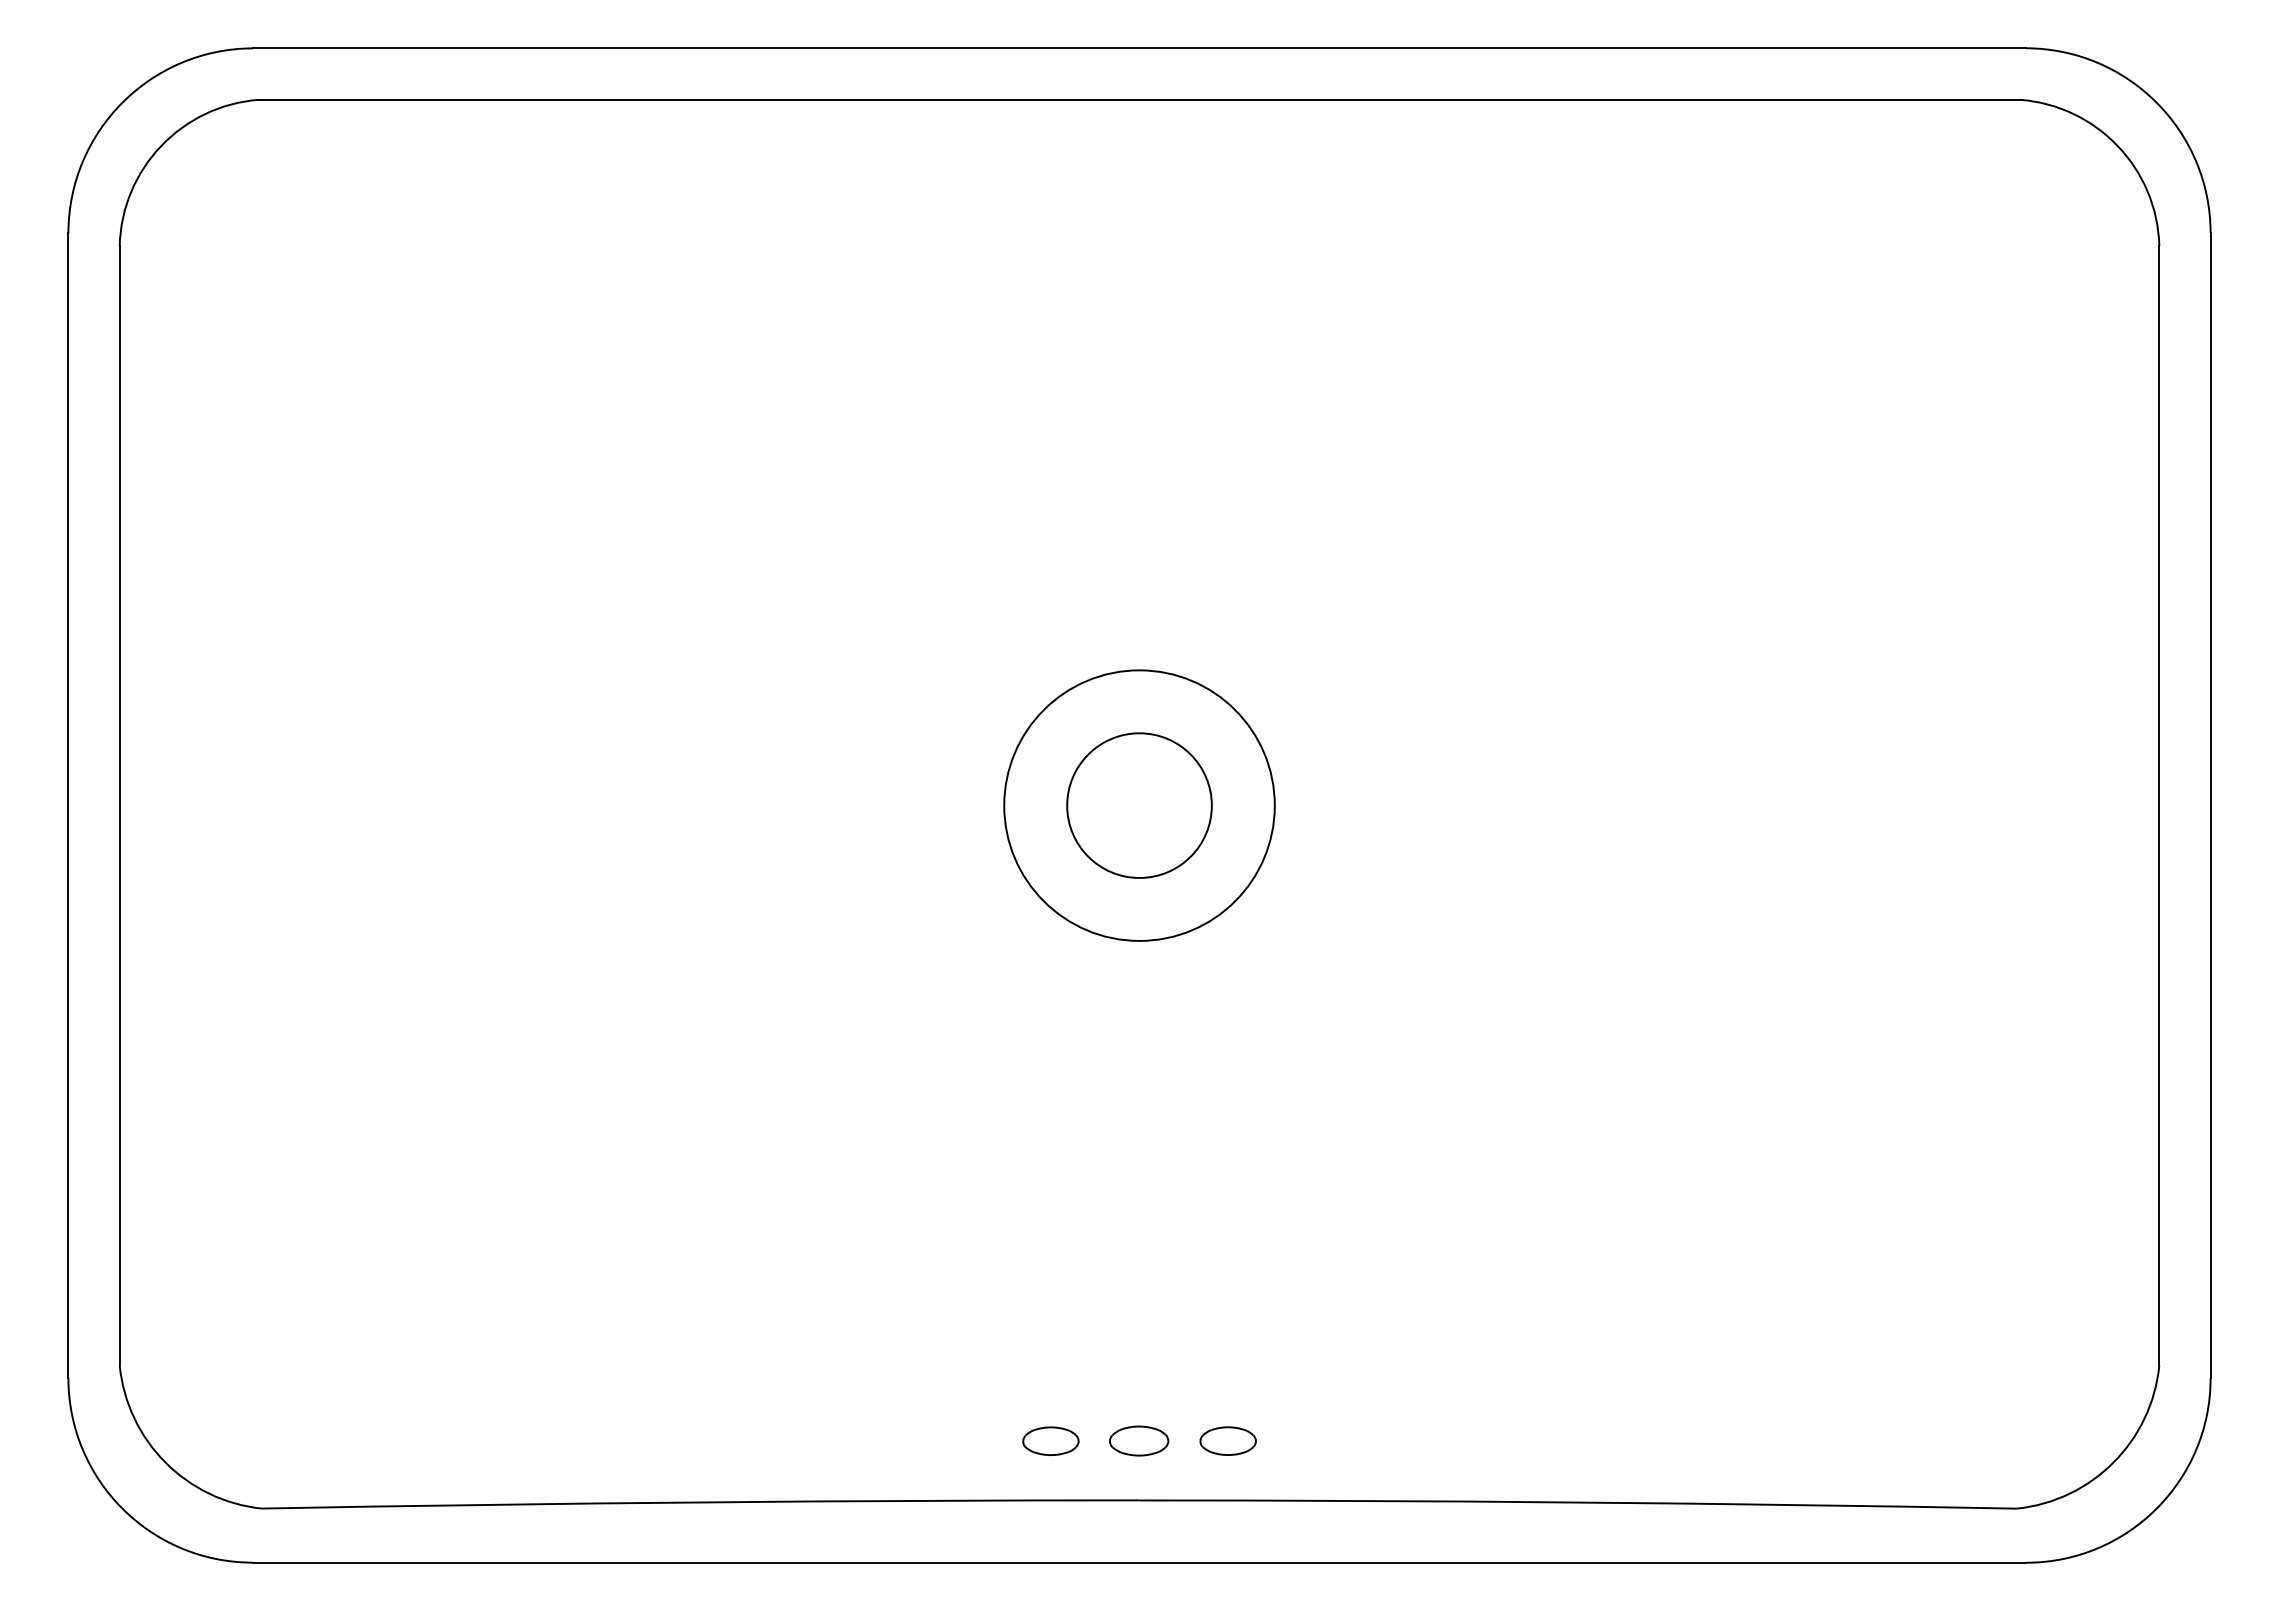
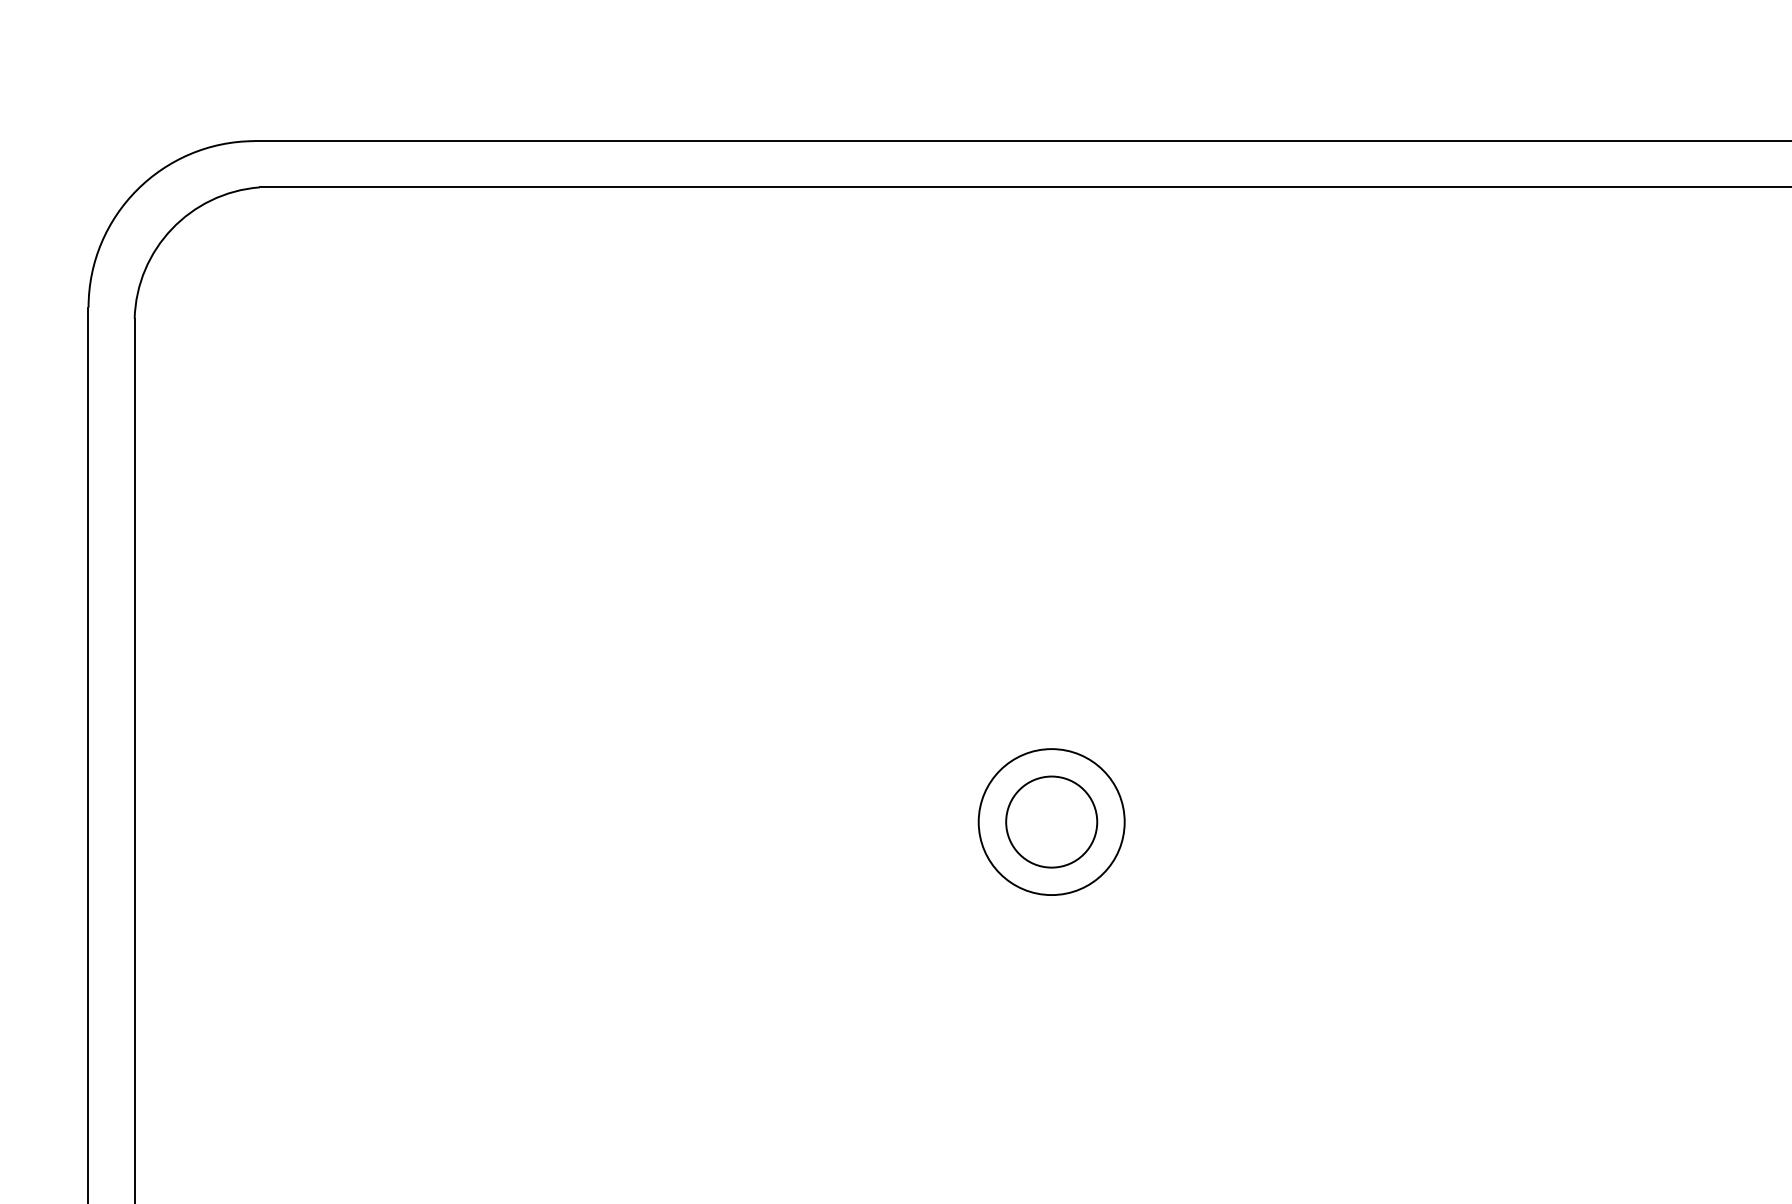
circle: (1139, 805) -> (1051, 821), size x0.6
circle: (1139, 805) -> (1051, 821), size x0.7

